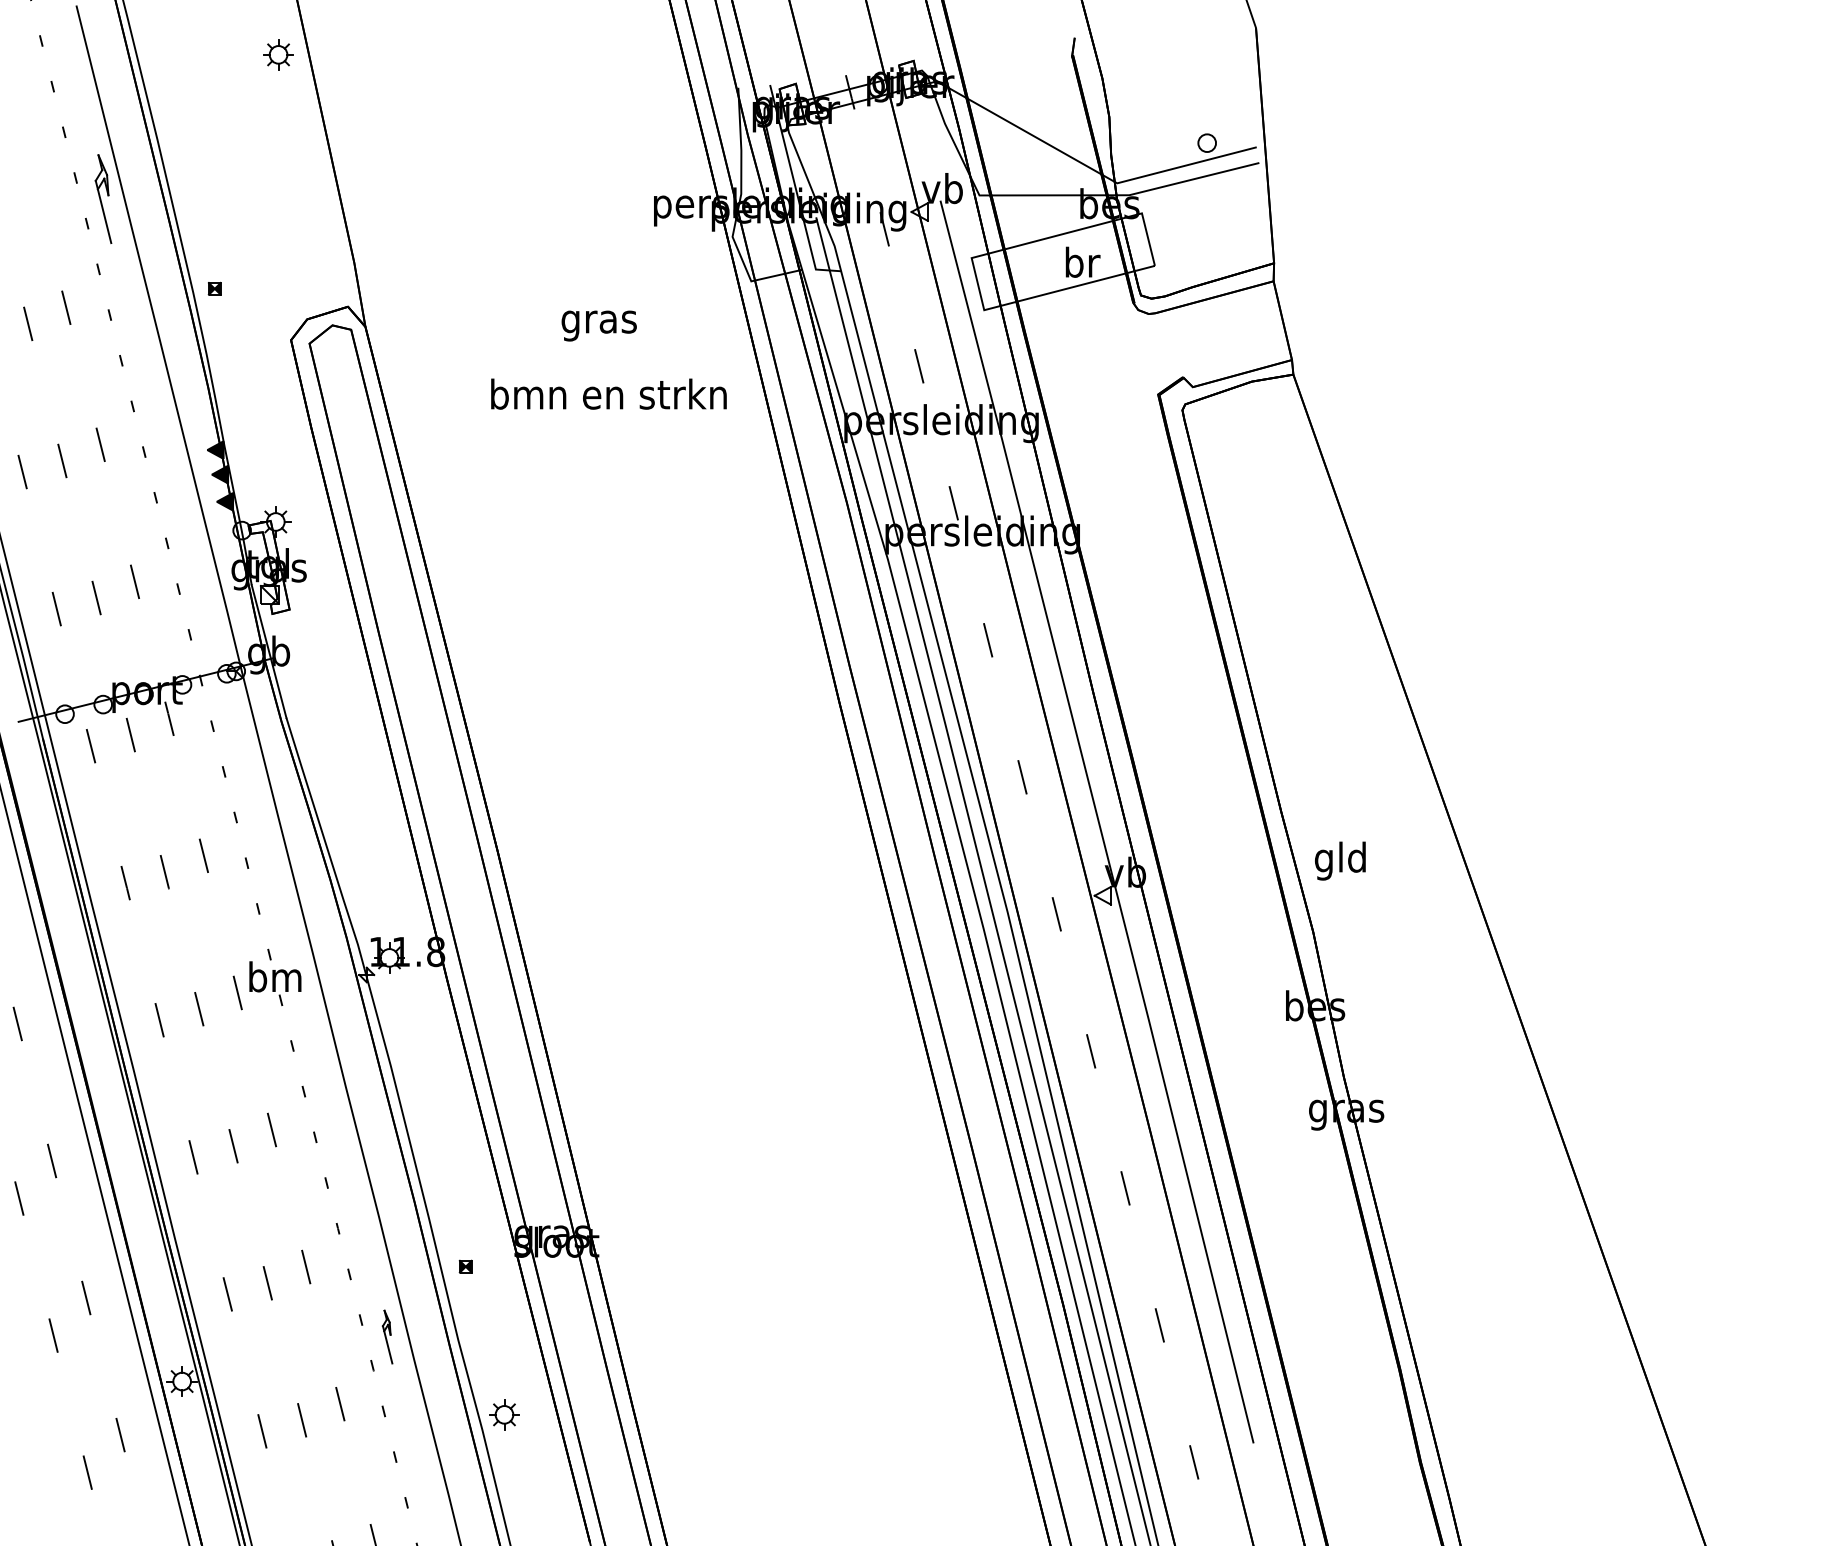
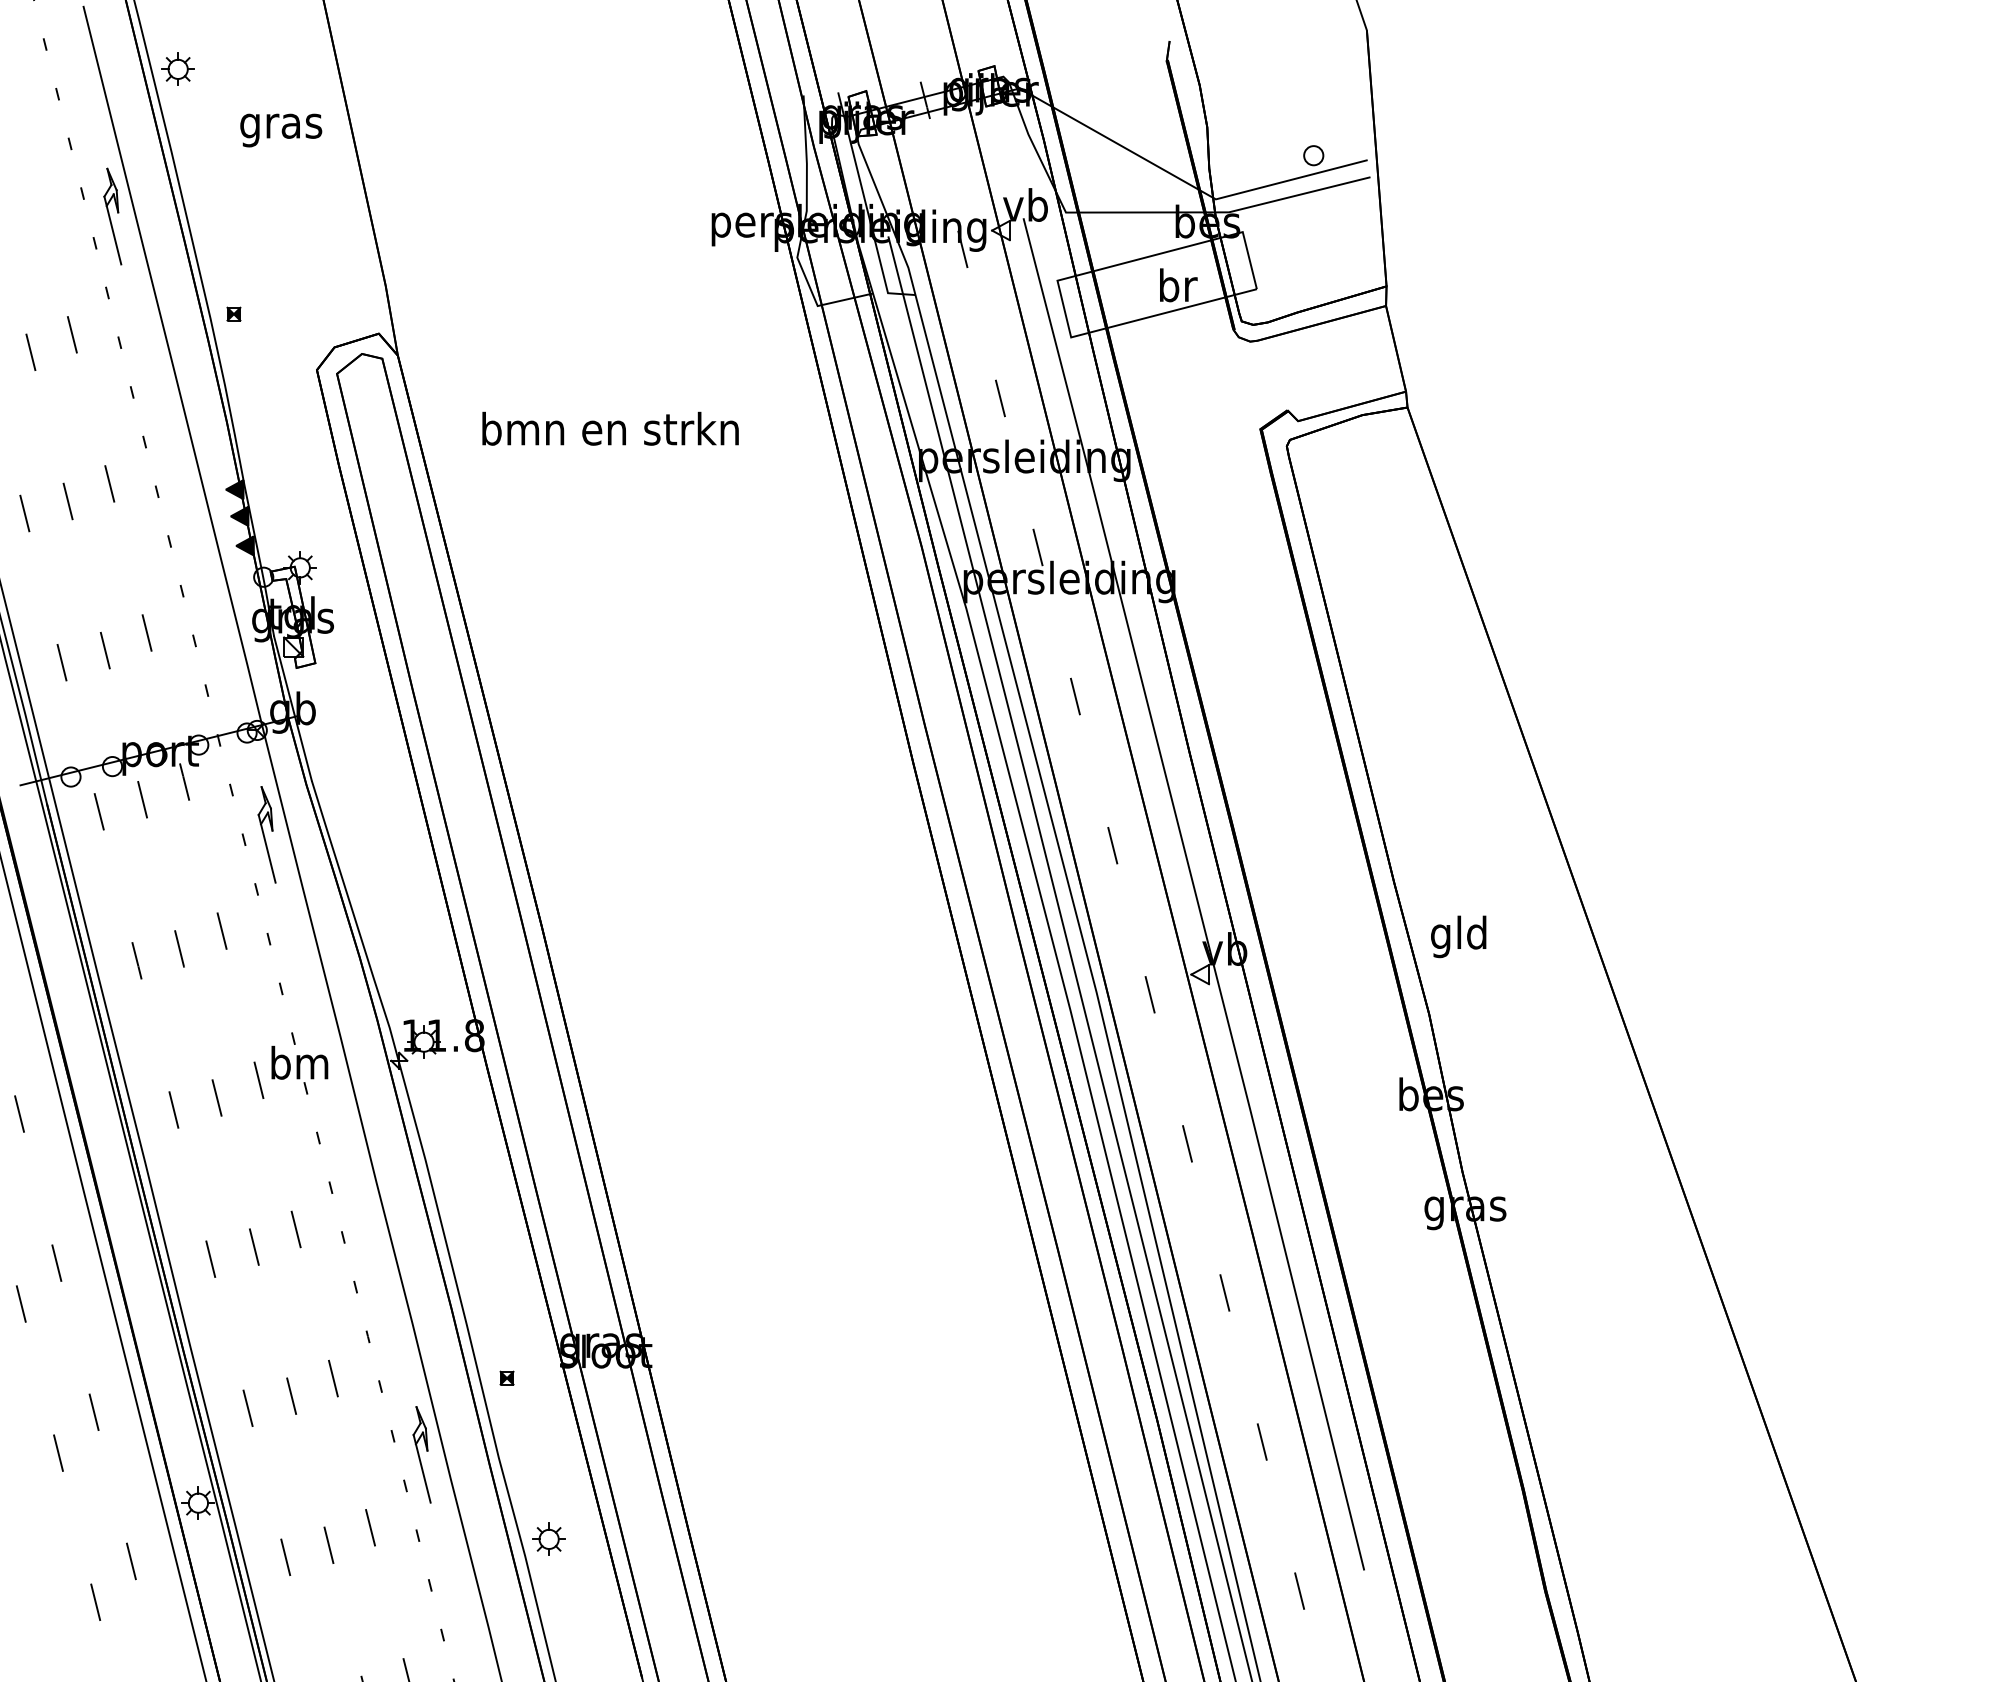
part: (278, 54) -> (178, 68), moved
text: (598, 325) -> (280, 129), moved
text: (608, 393) -> (610, 428), moved
part: (245, 767) -> (267, 835), added
part: (387, 1336) -> (421, 1454), size x1.67

